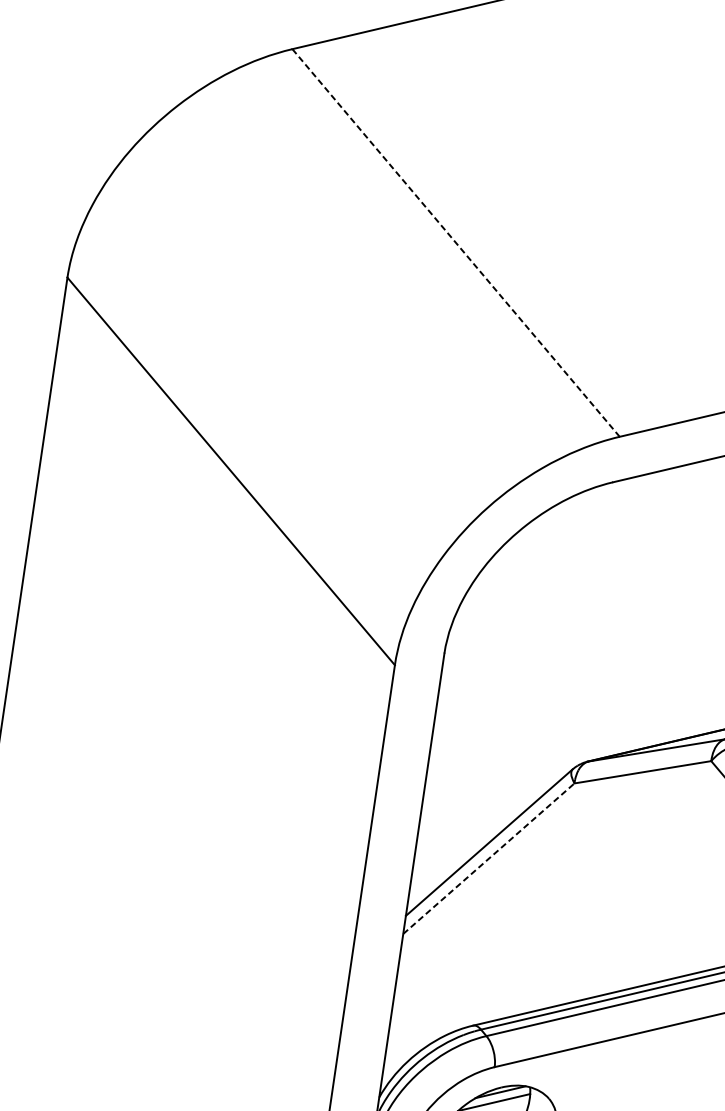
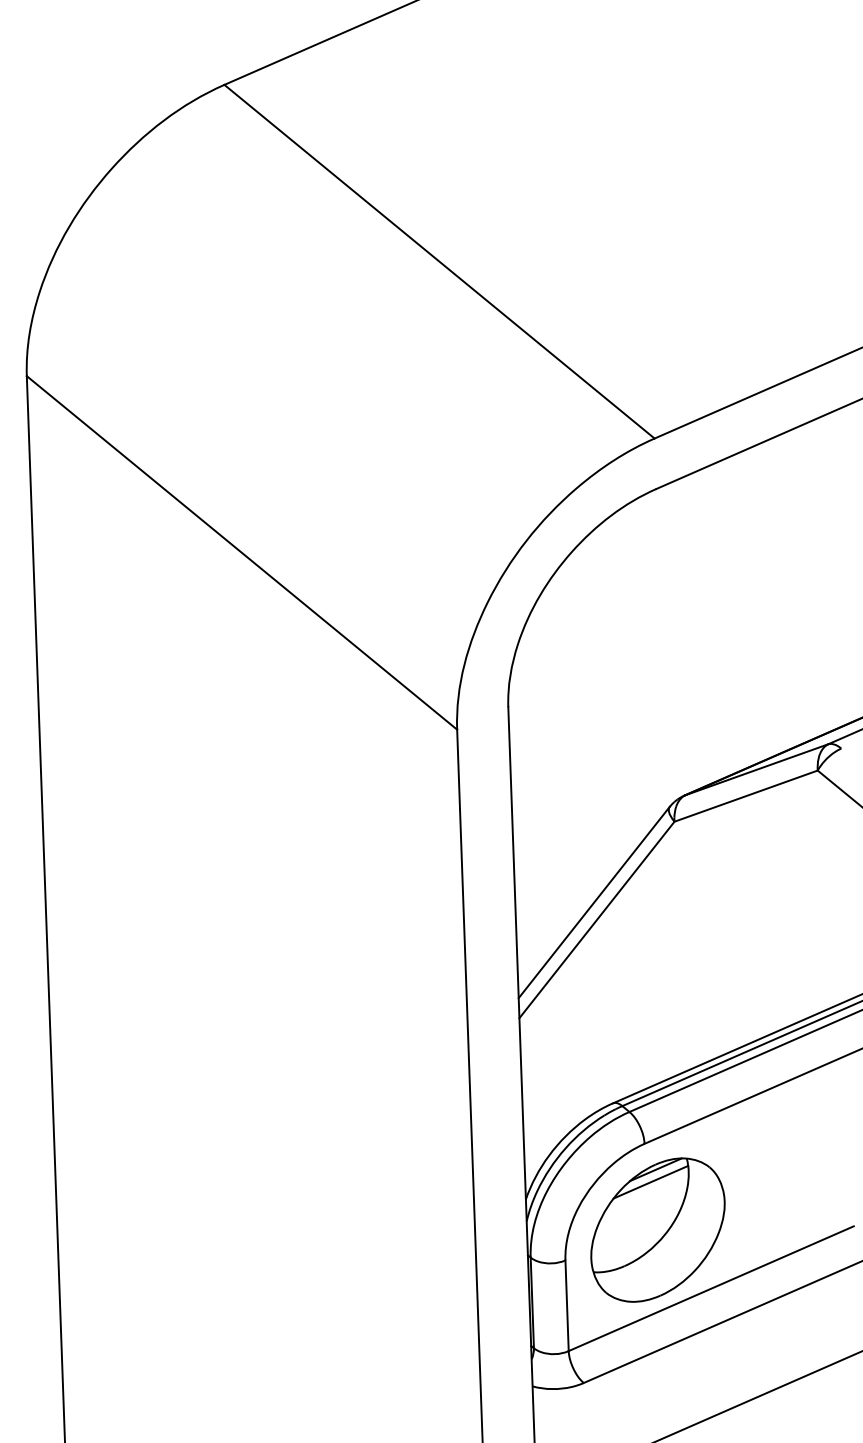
line: (455, 243) -> (439, 262), dashed -> solid
line: (489, 858) -> (597, 919), dashed -> solid

